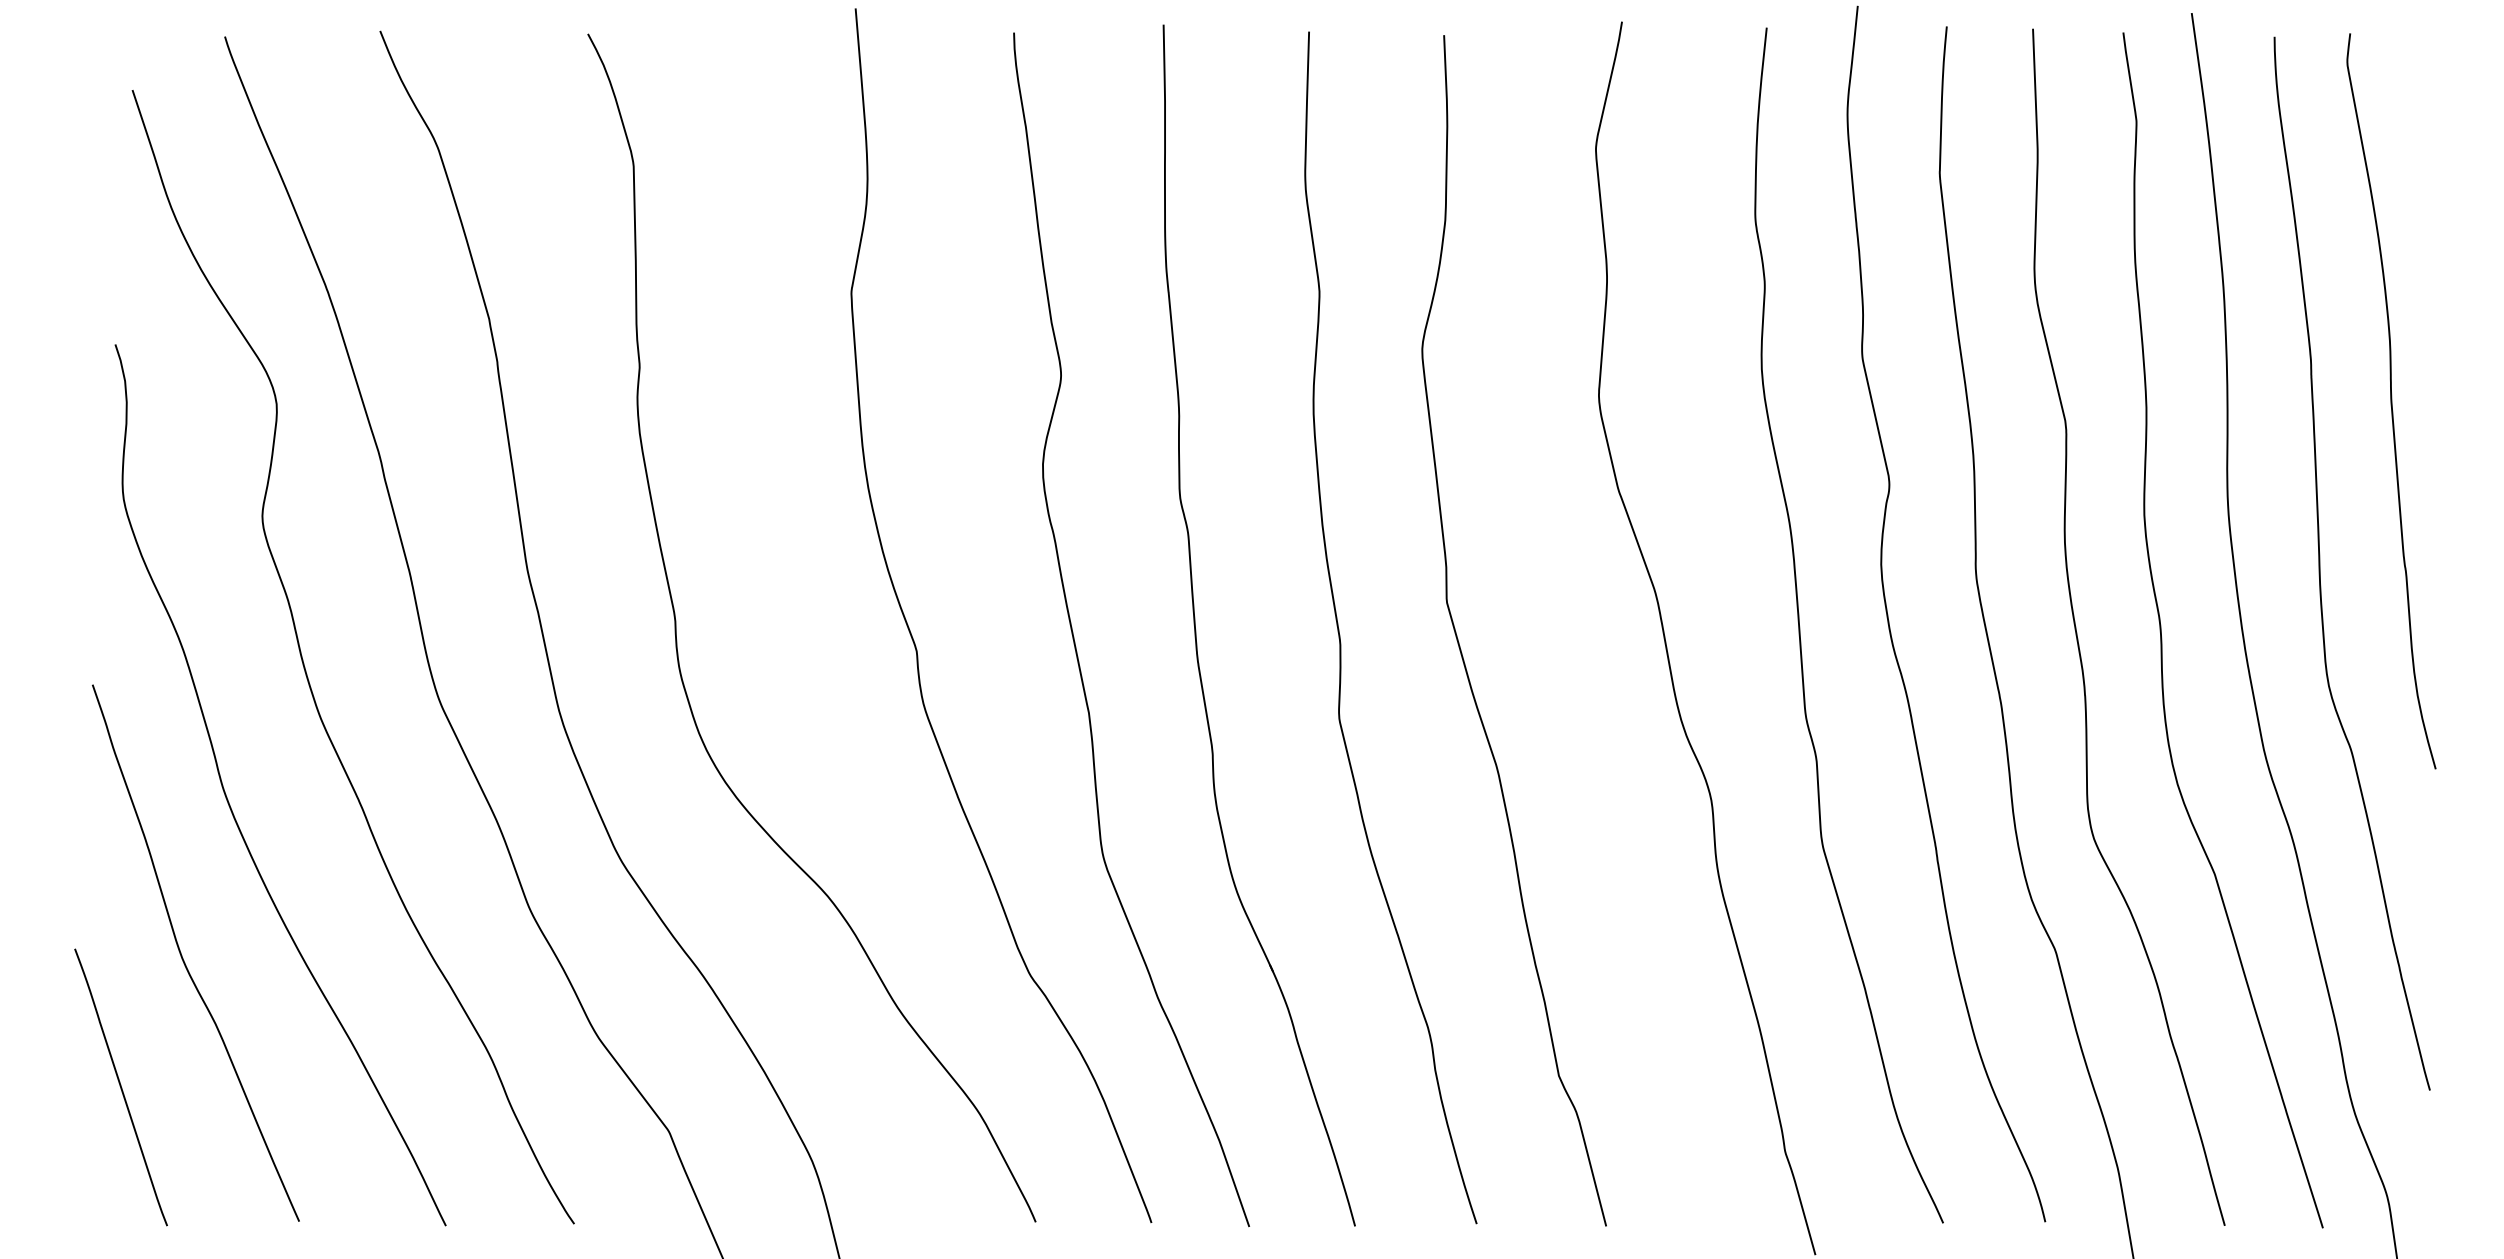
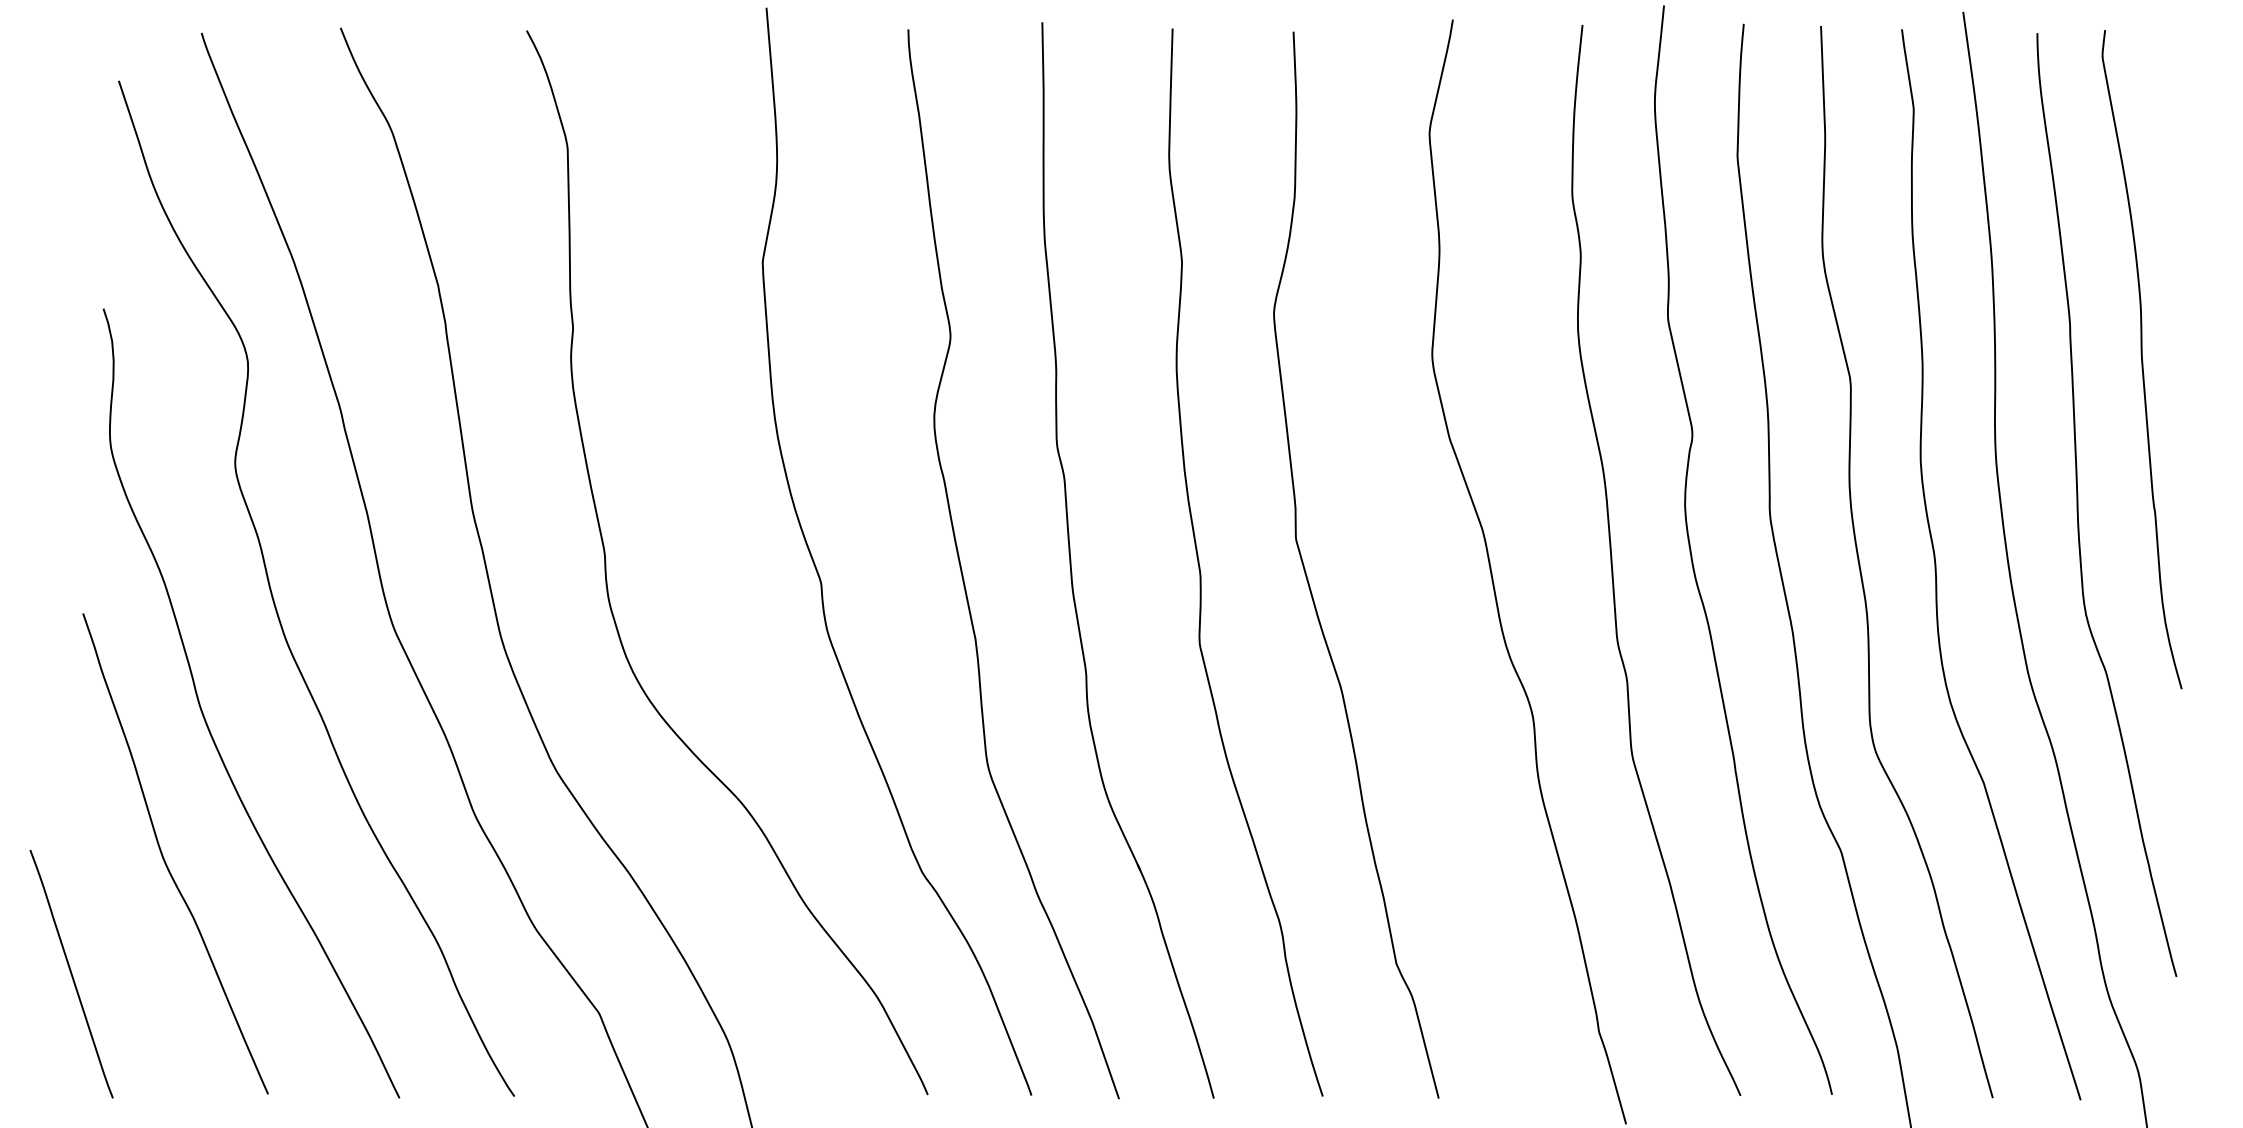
curve: (120, 1087) -> (71, 974), moved

